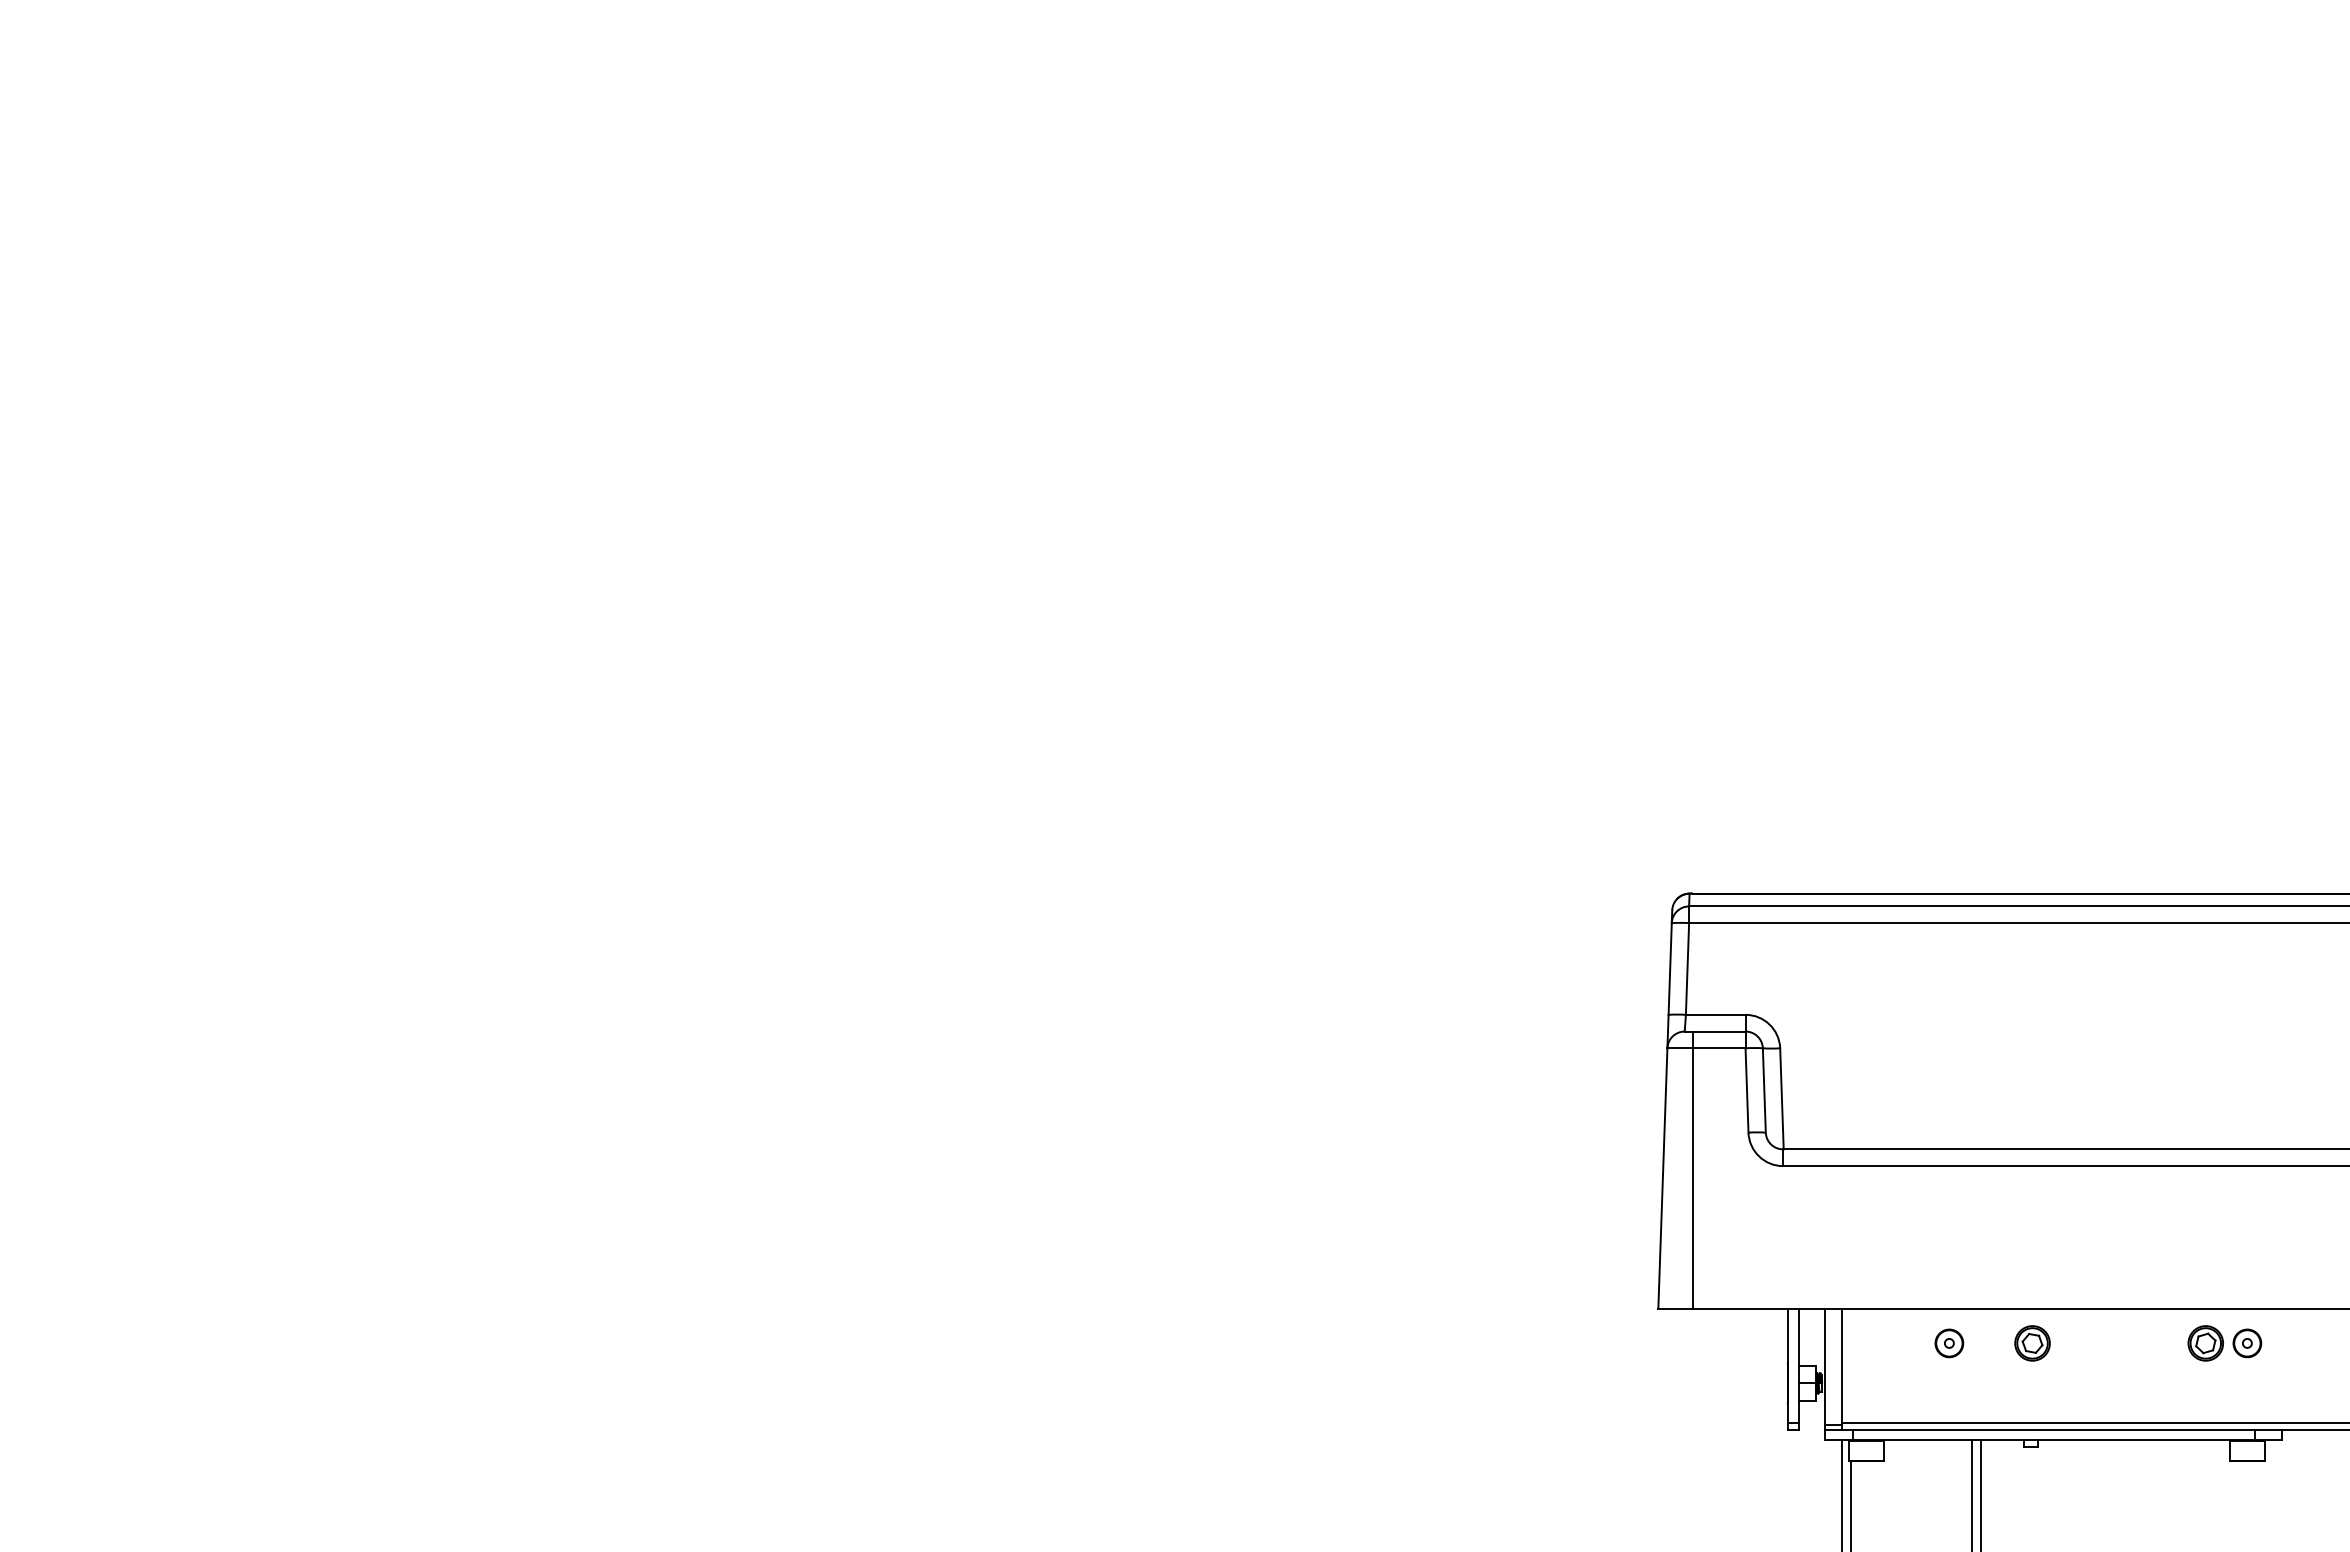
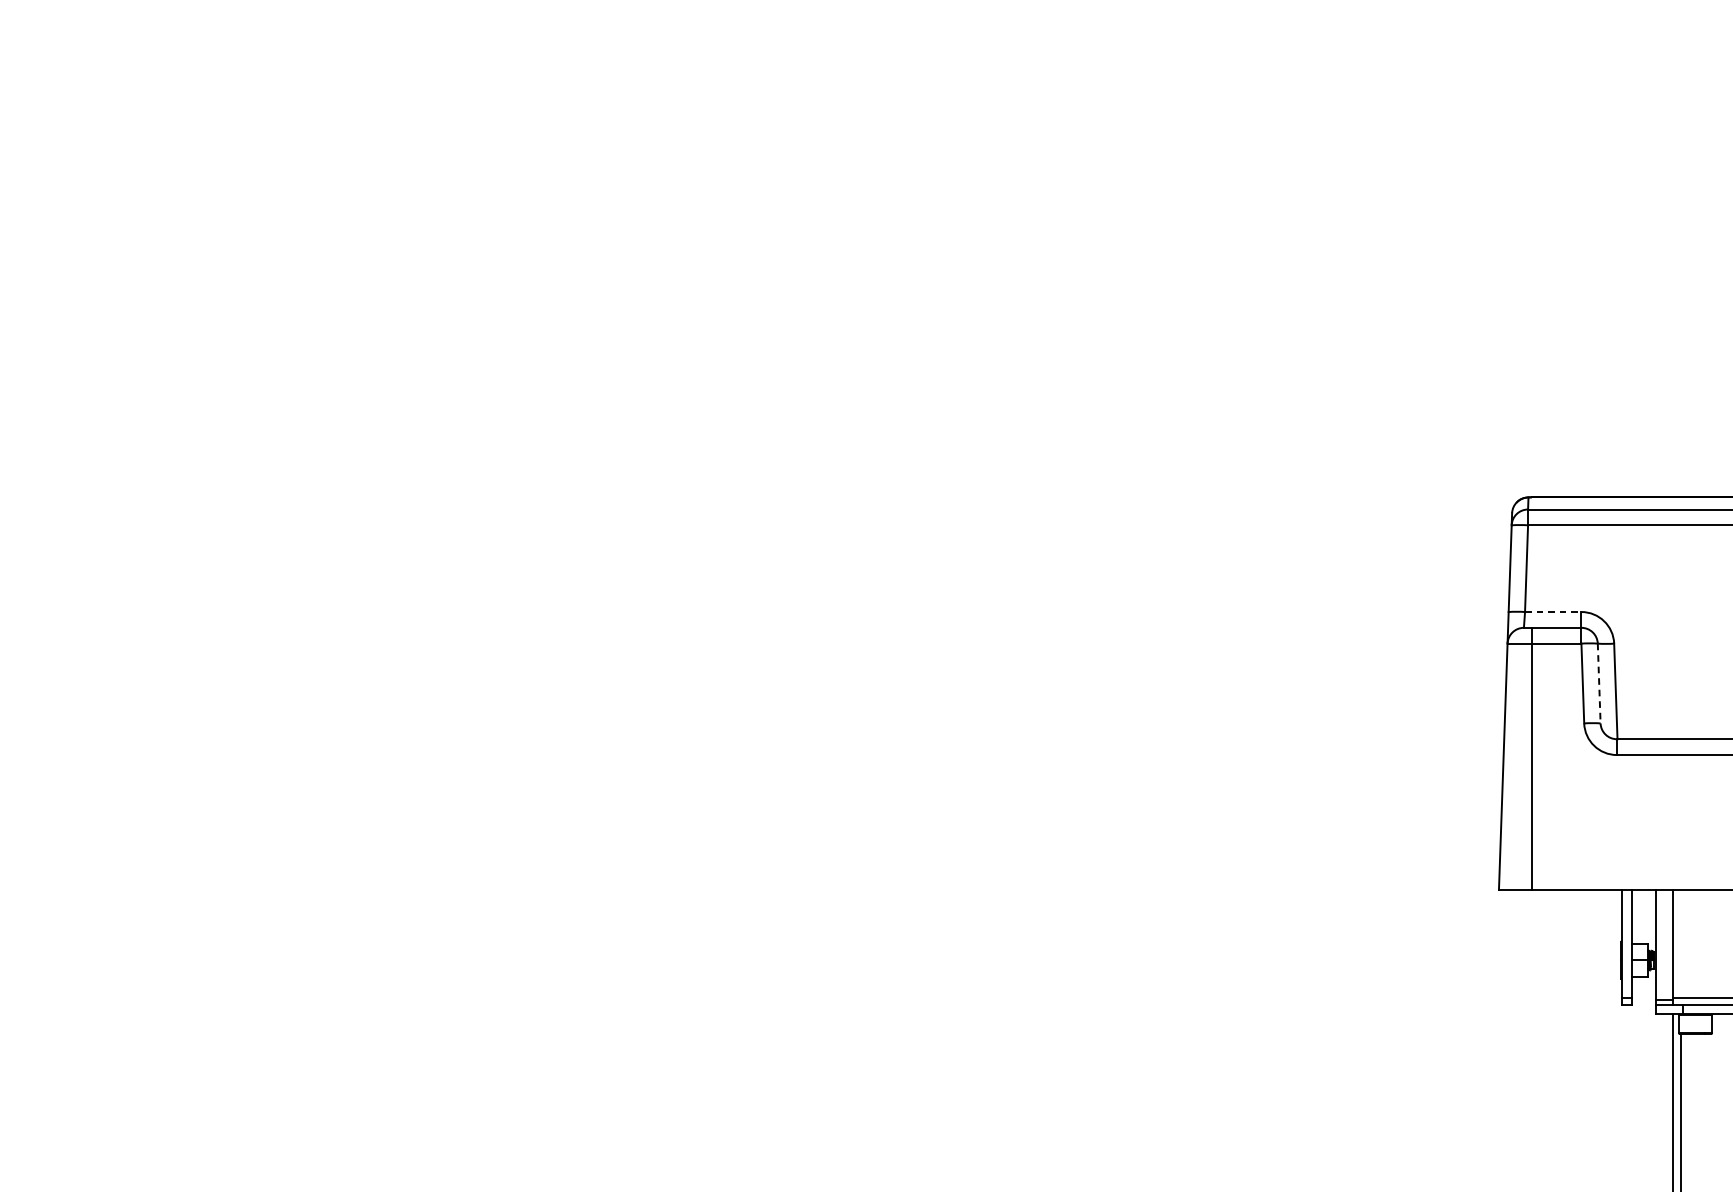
line: (1715, 1014) -> (1553, 611), solid -> dashed
line: (1764, 1090) -> (1599, 683), solid -> dashed

